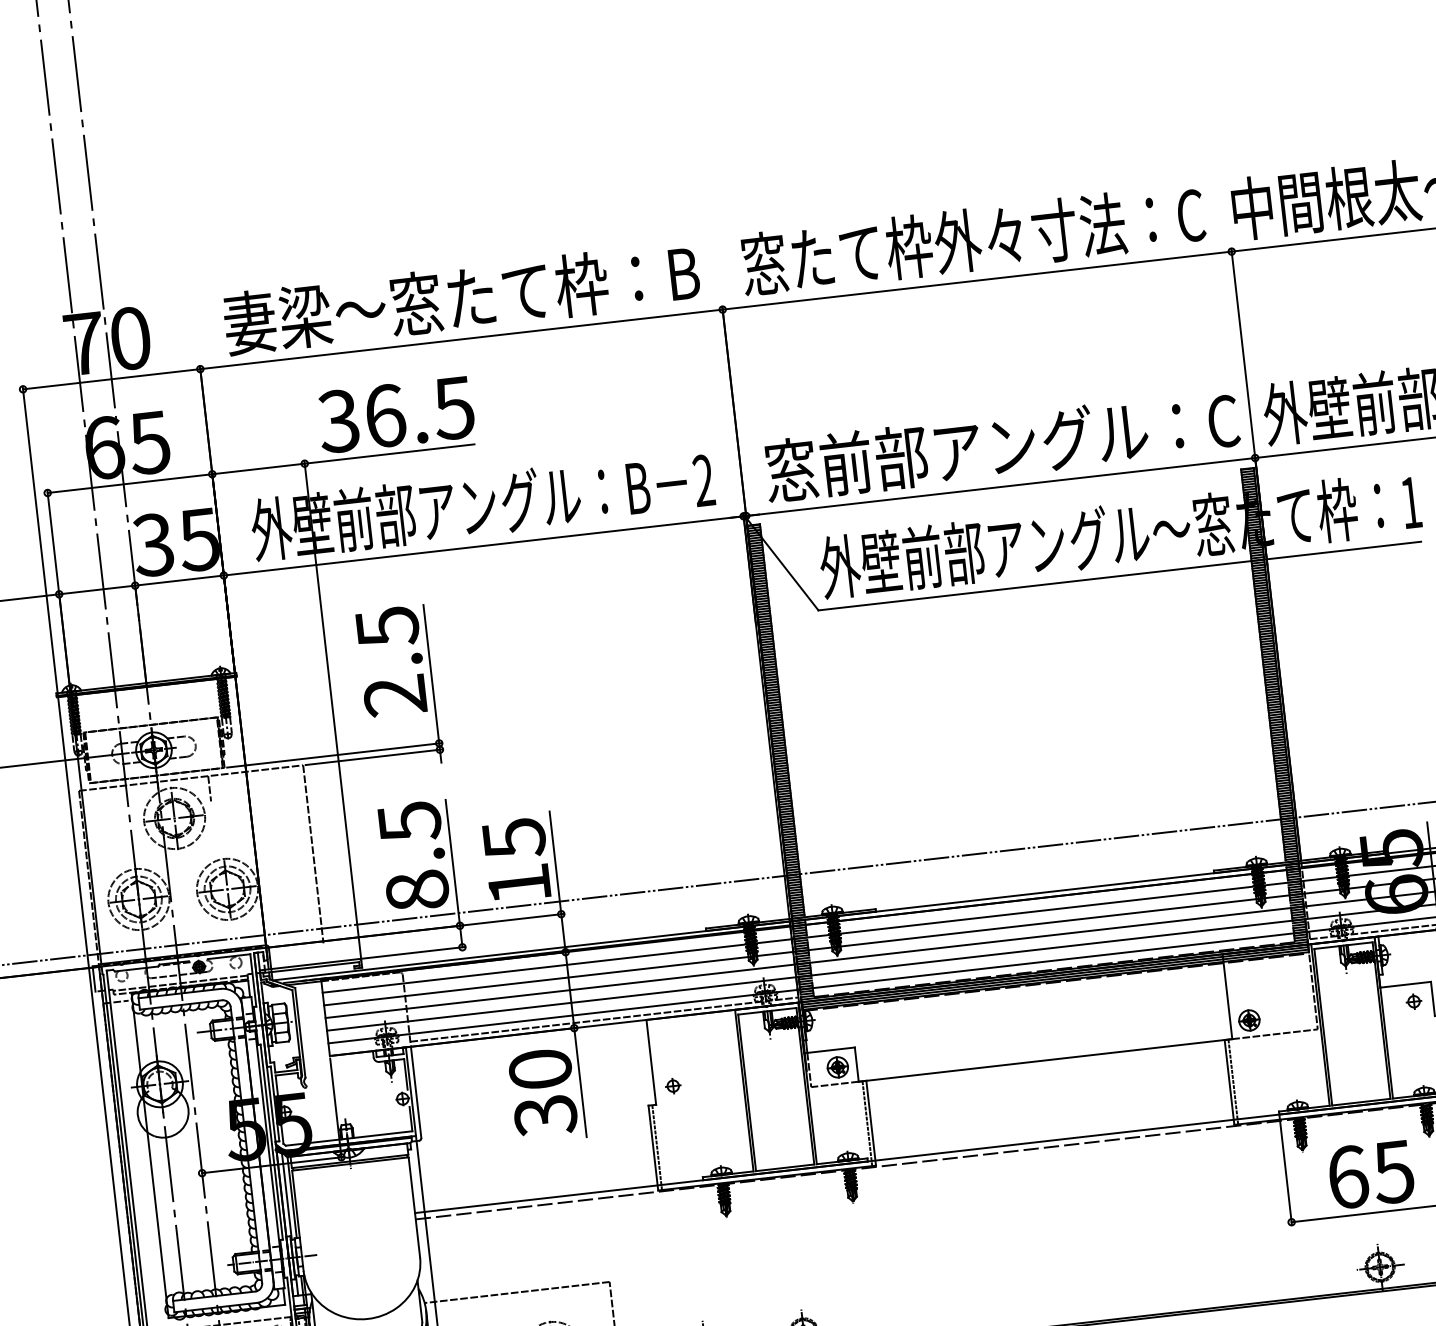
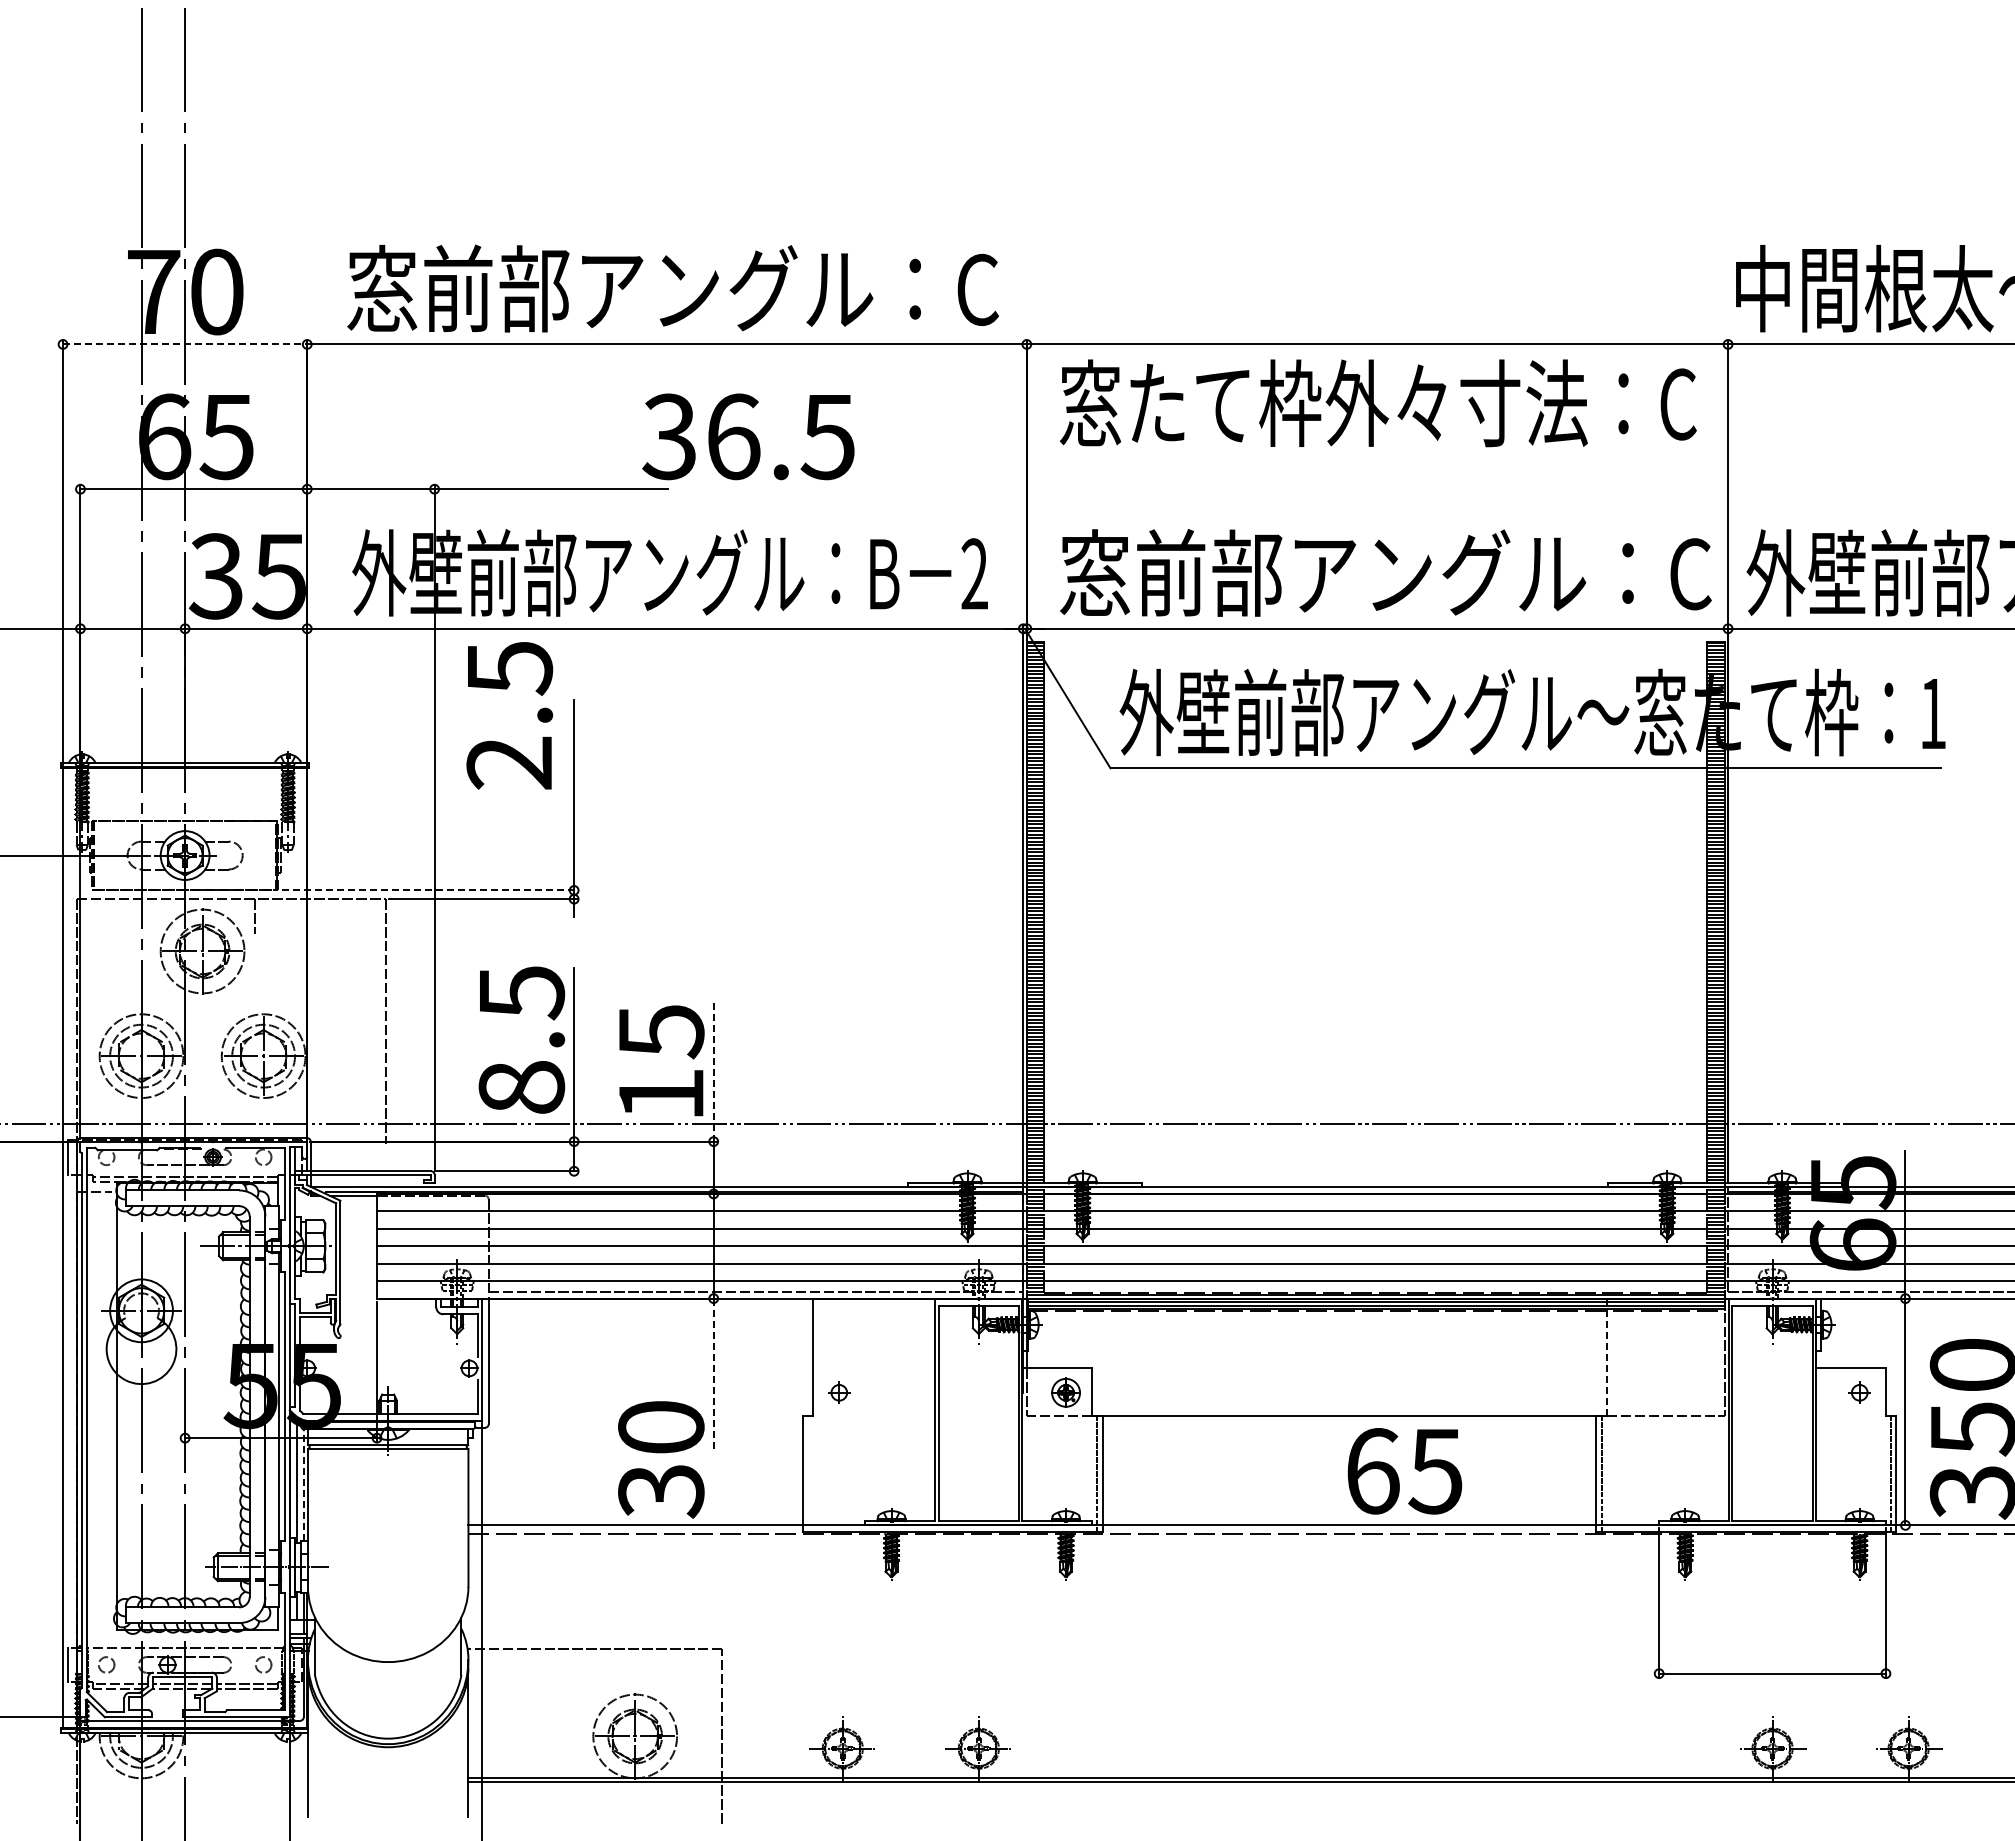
text: (972, 240) -> (1377, 403), moved
text: (461, 298) -> (673, 288), 妻梁～窓たて枠：B -> 窓前部アングル：C
line: (111, 379) -> (185, 344), solid -> dashed
text: (396, 414) -> (748, 436), moved
text: (391, 661) -> (509, 715), moved
line: (334, 755) -> (429, 890), solid -> dashed
line: (555, 862) -> (713, 1070), solid -> dashed
line: (1227, 997) -> (1606, 1357), solid -> dashed
part: (1249, 1020) -> (1632, 1392), removed
line: (580, 1083) -> (713, 1374), solid -> dashed
text: (543, 1092) -> (661, 1459), moved
line: (656, 1147) -> (807, 1473), removed
text: (1371, 1174) -> (1404, 1471), moved
line: (292, 1198) -> (303, 1486), solid -> dashed

